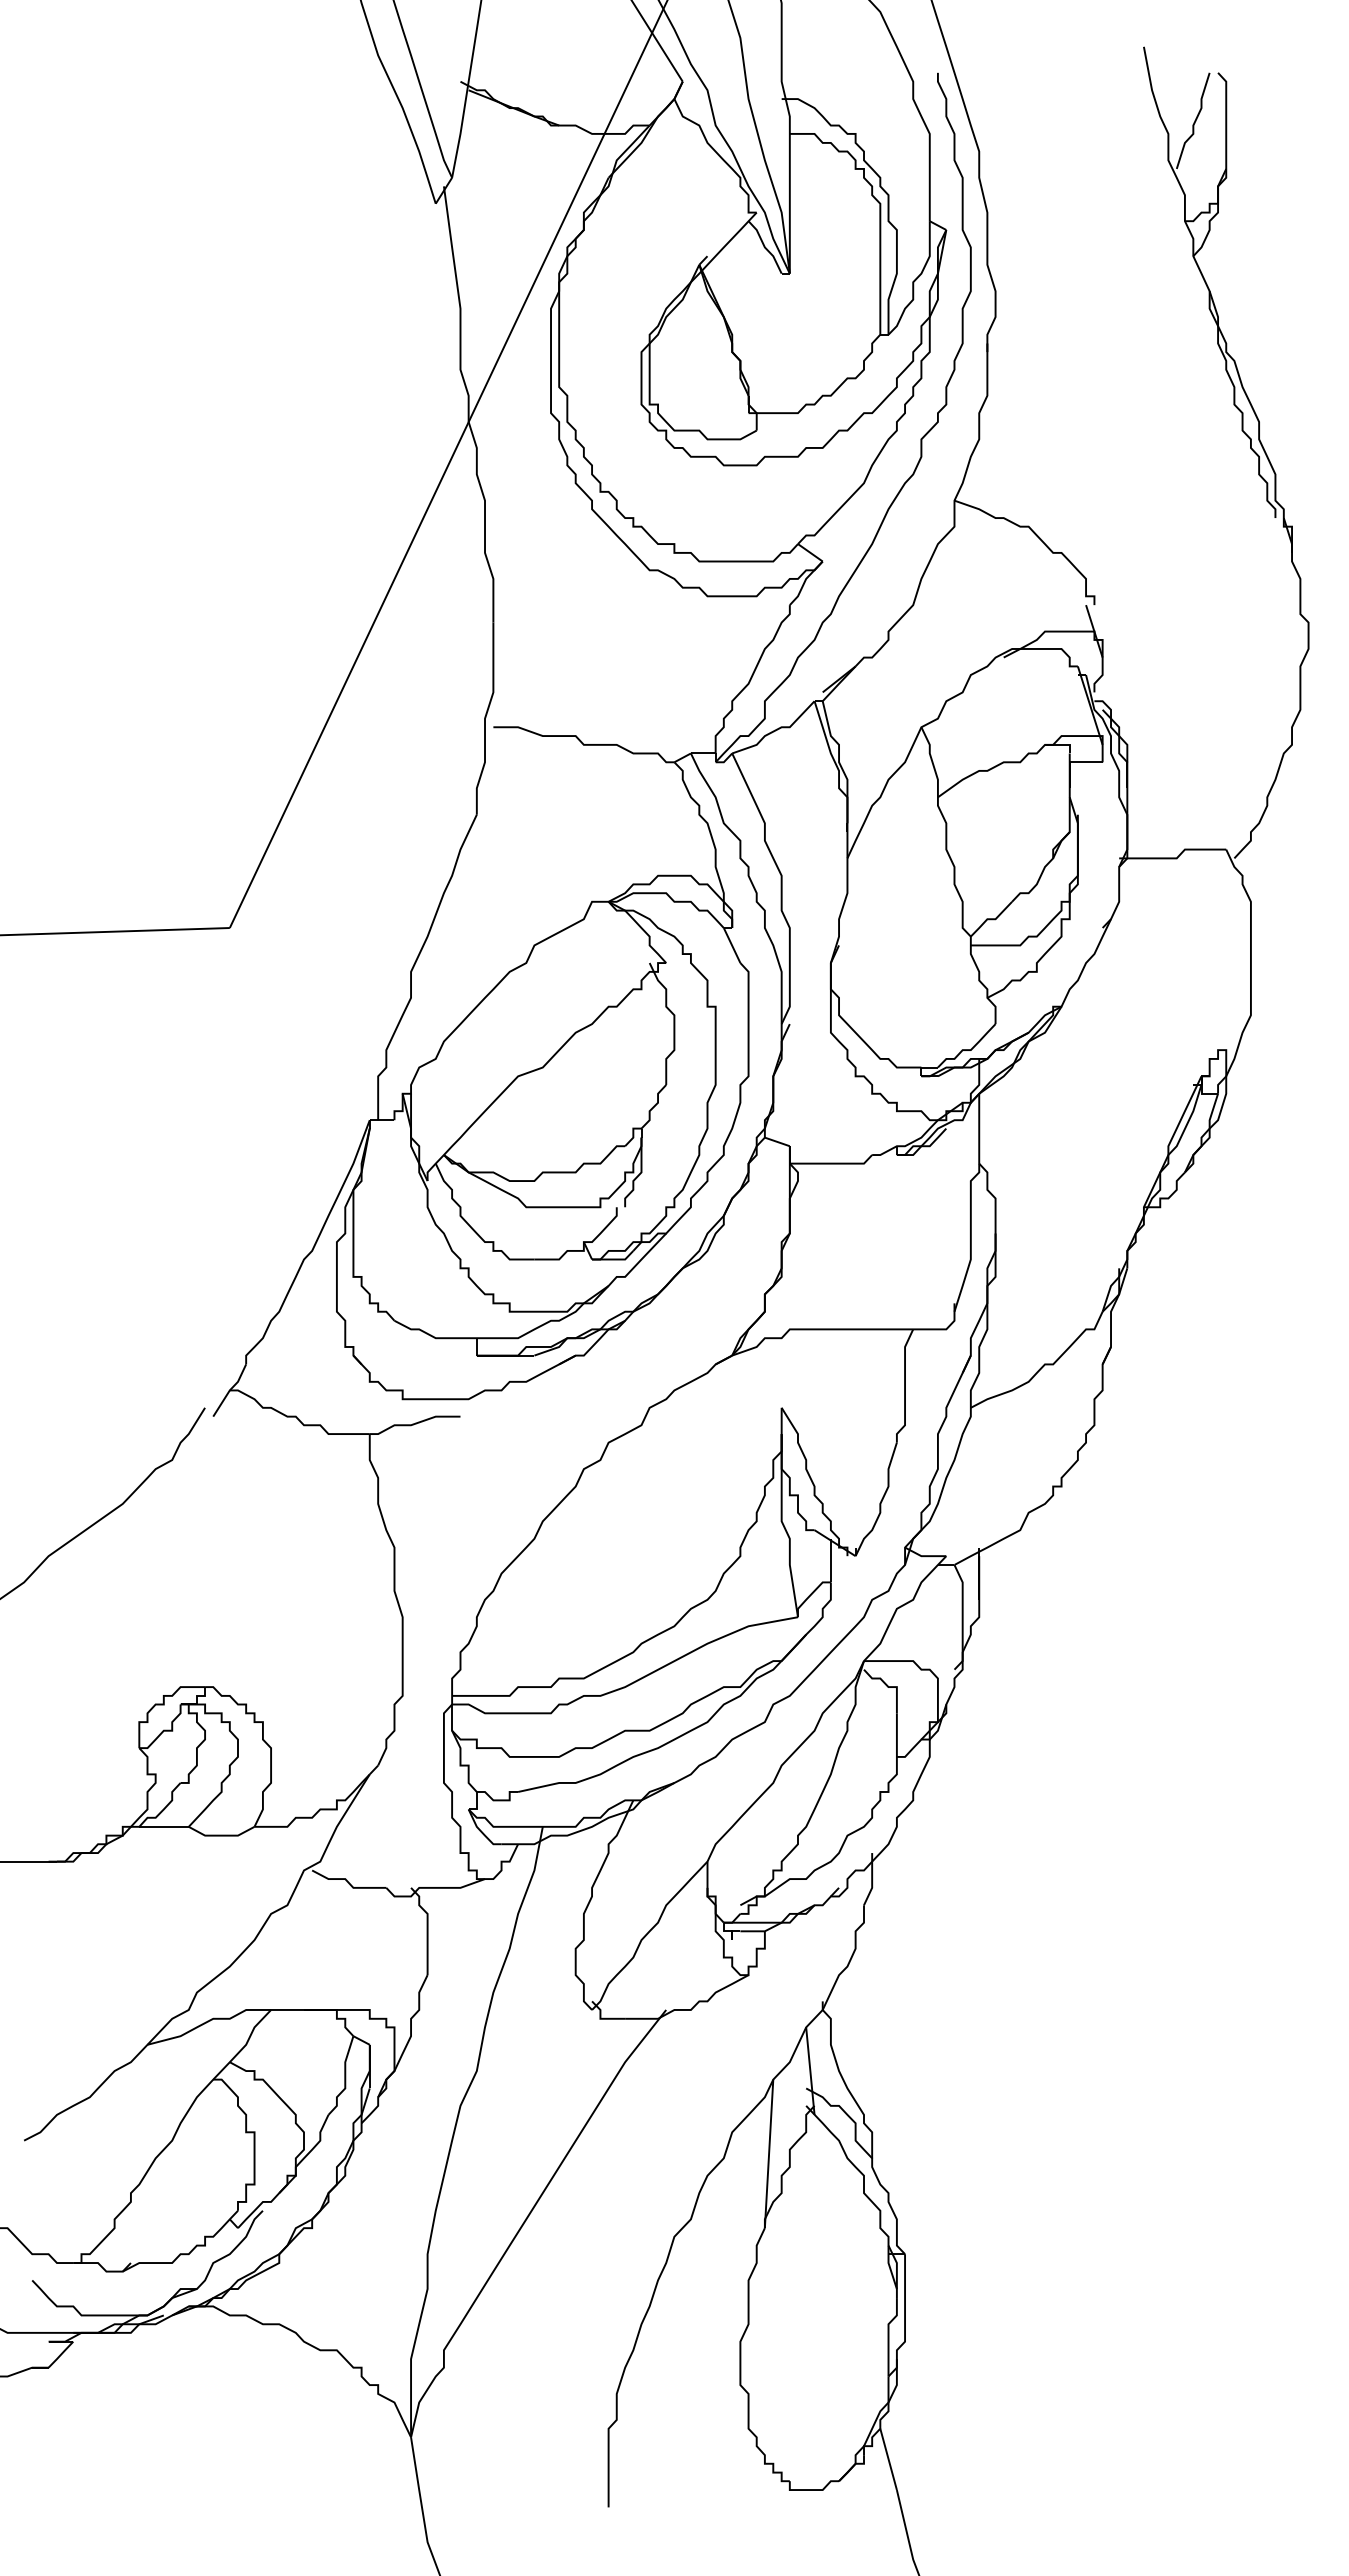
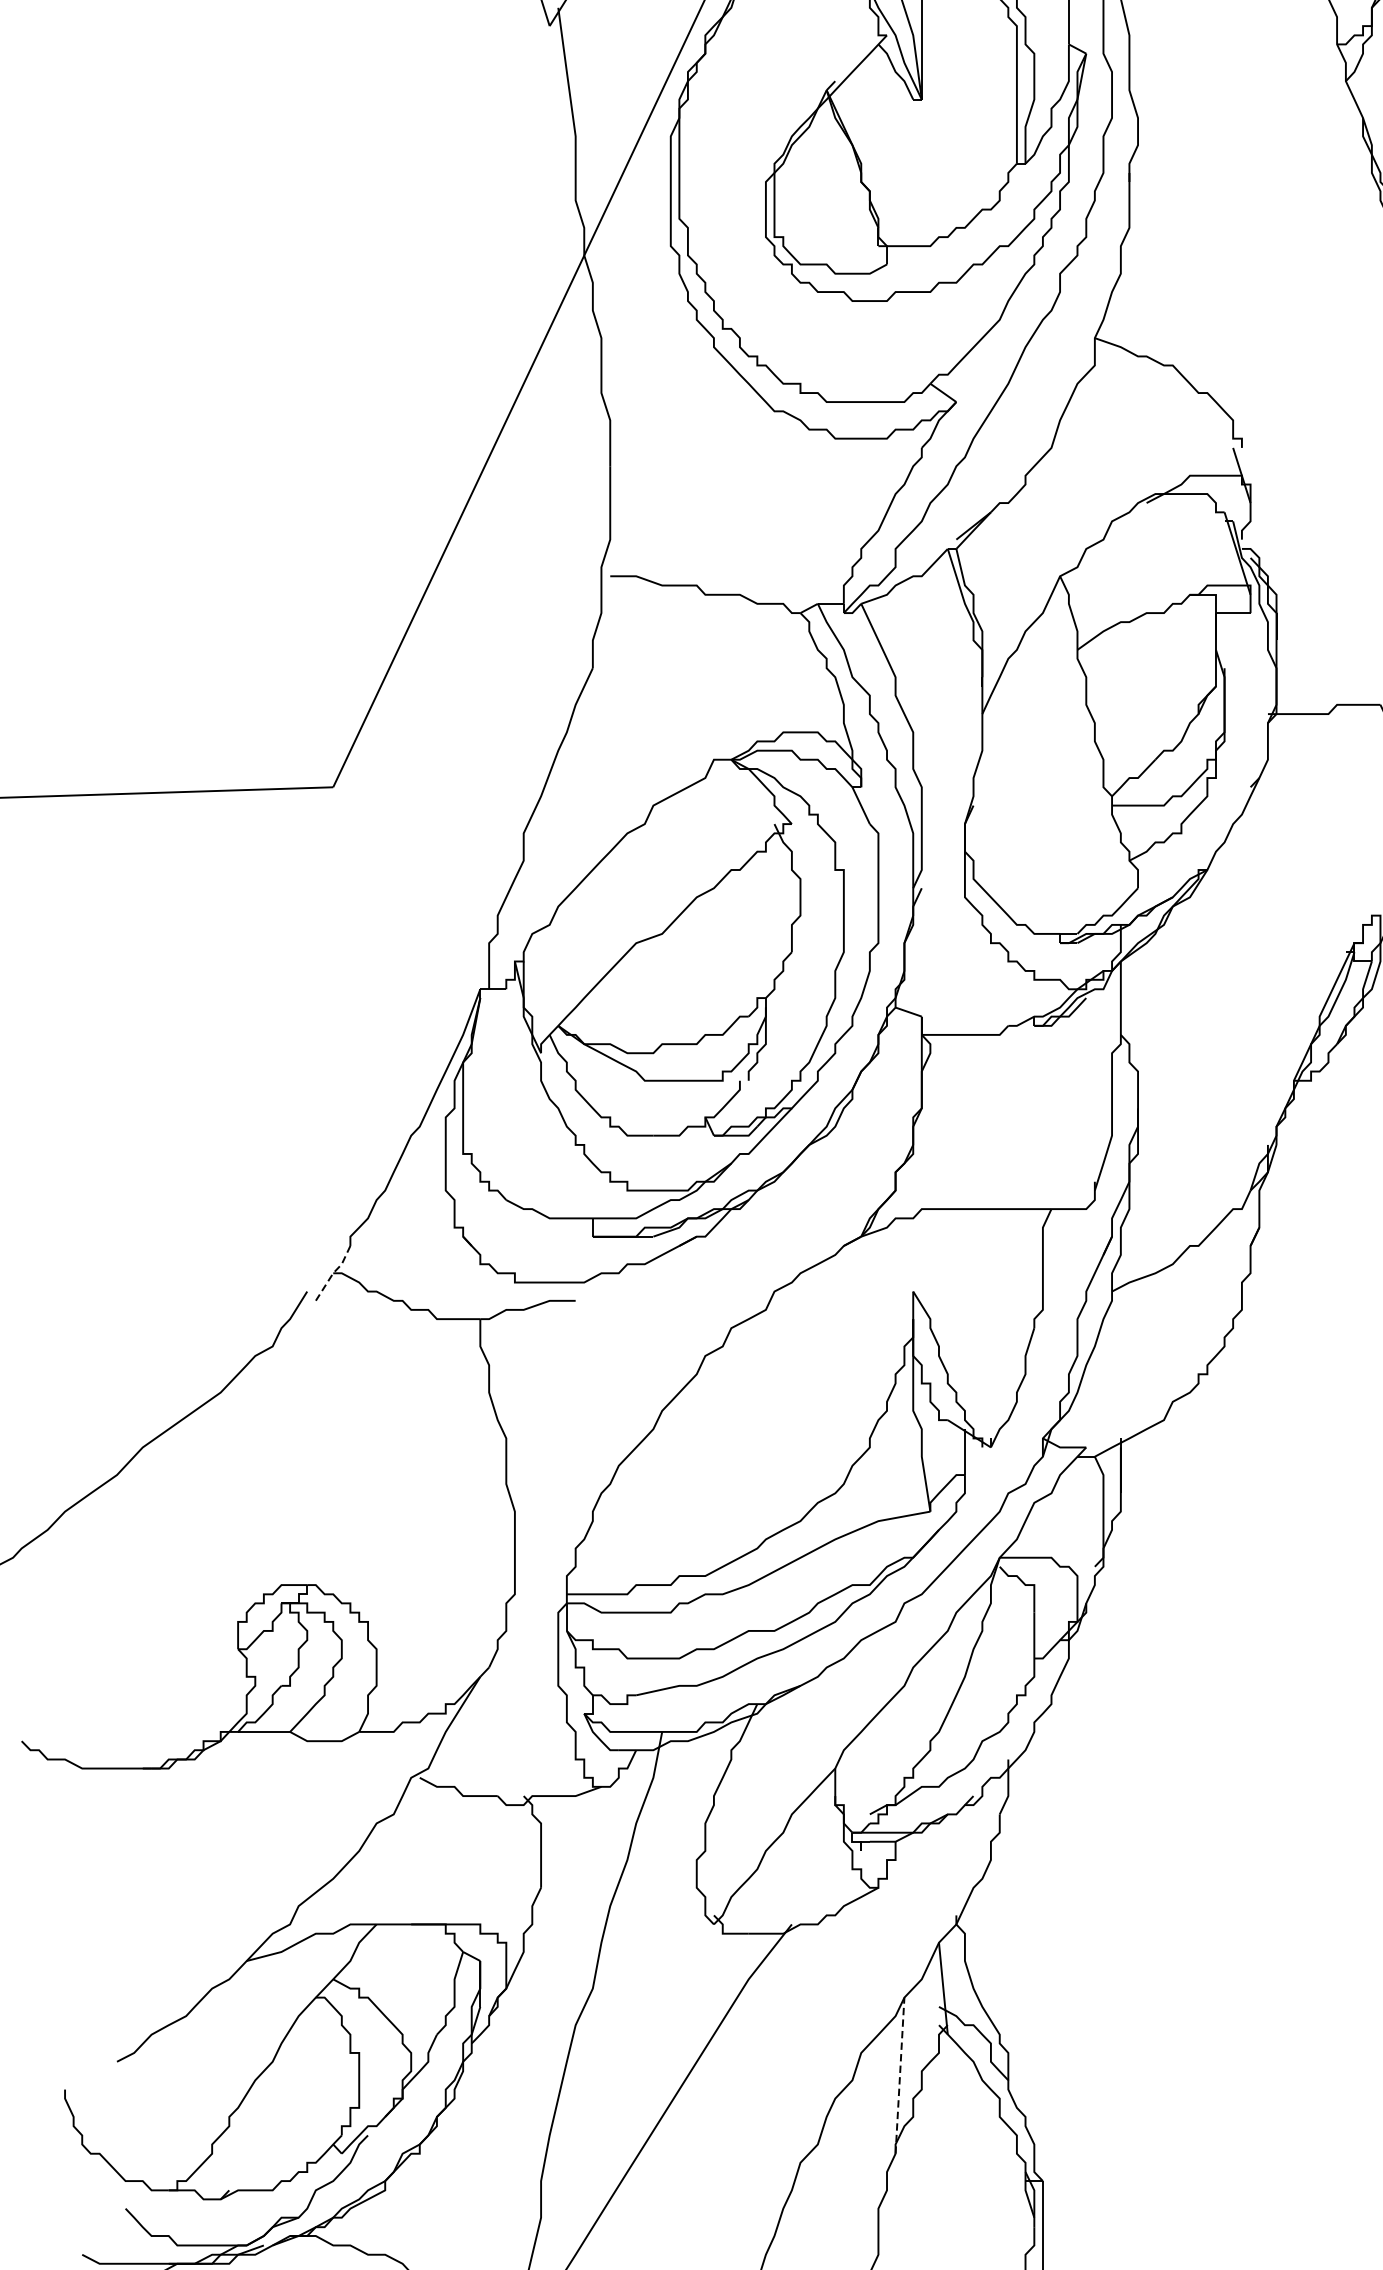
line: (229, 1390) -> (332, 1273), solid -> dashed
line: (769, 2153) -> (900, 2075), solid -> dashed

